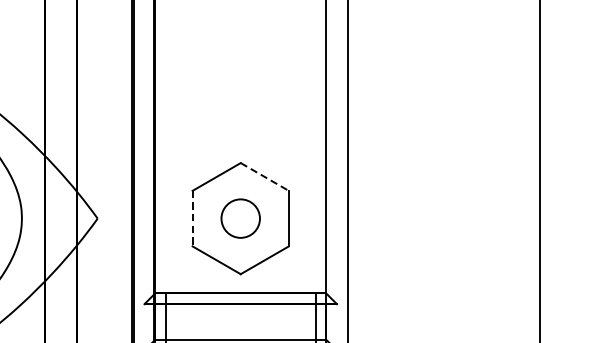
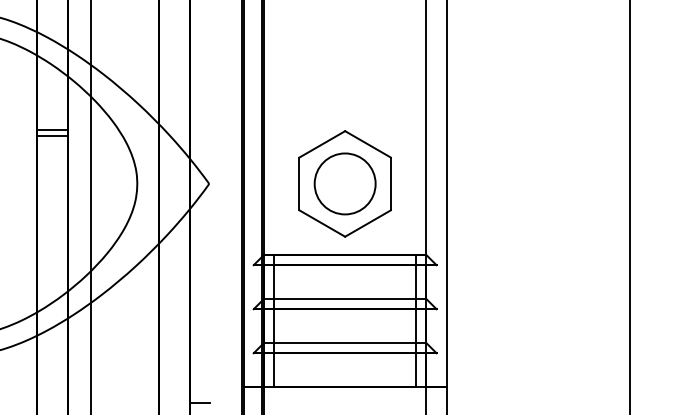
line: (265, 177) -> (368, 144), dashed -> solid
circle: (240, 218) -> (344, 183), size x1.67
line: (192, 219) -> (299, 184), dashed -> solid

